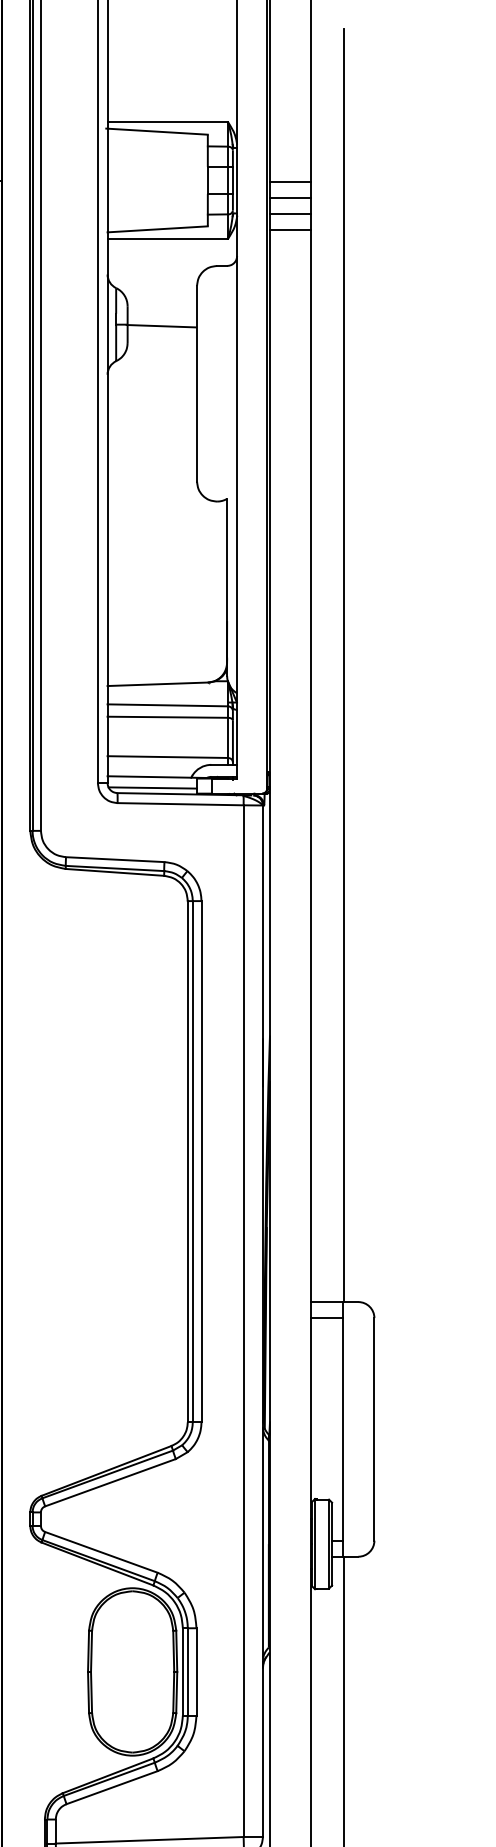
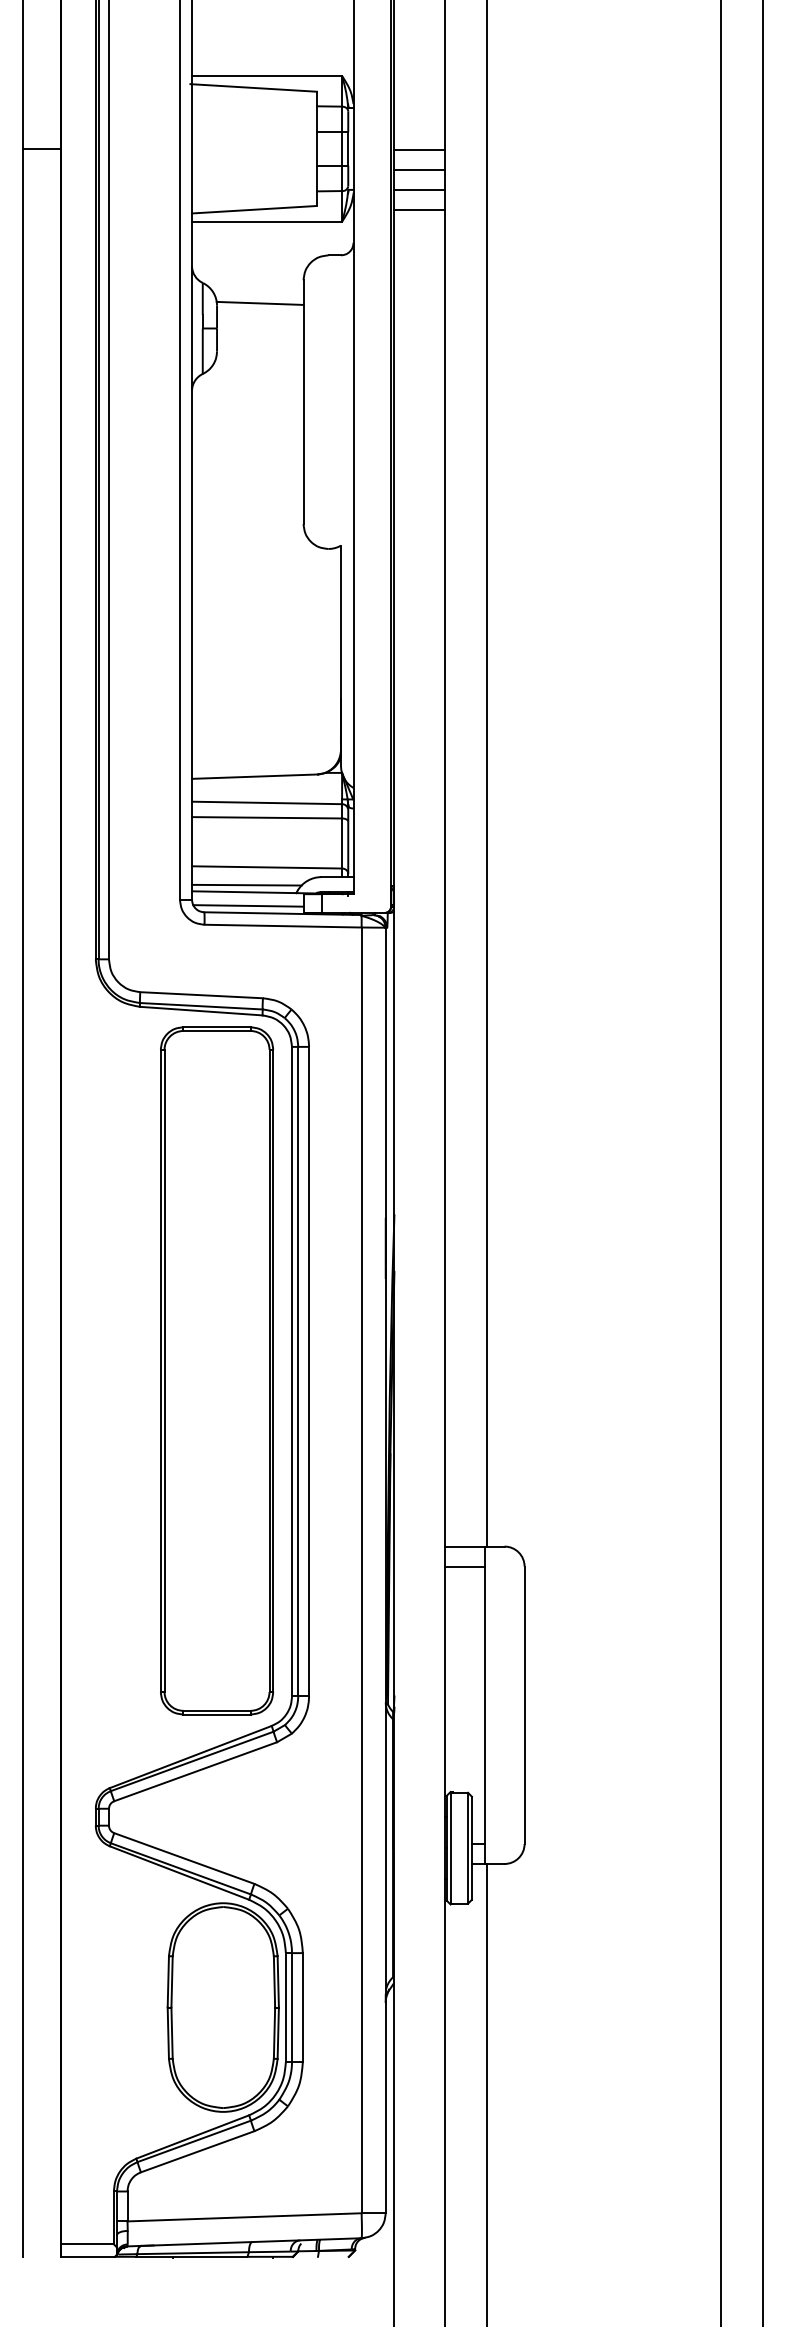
line: (160, 325) -> (259, 302), moved
line: (151, 770) -> (246, 884), added
part: (128, 1160) -> (217, 1370), added

